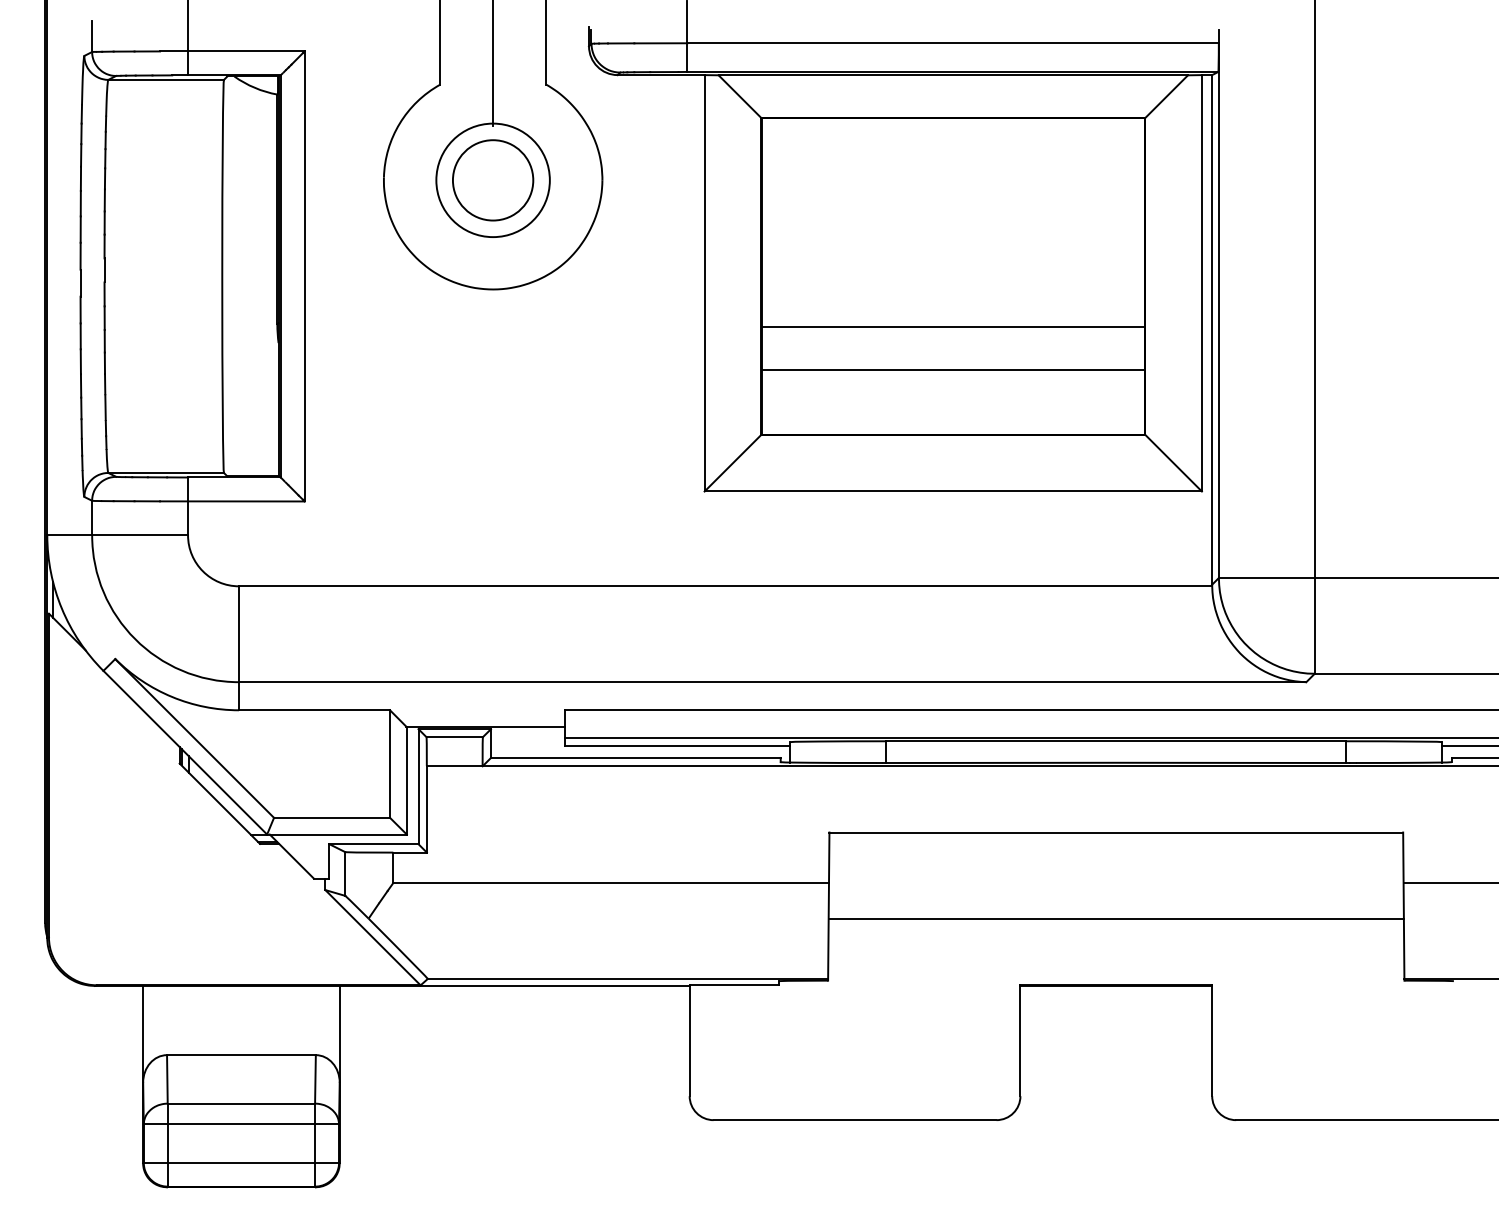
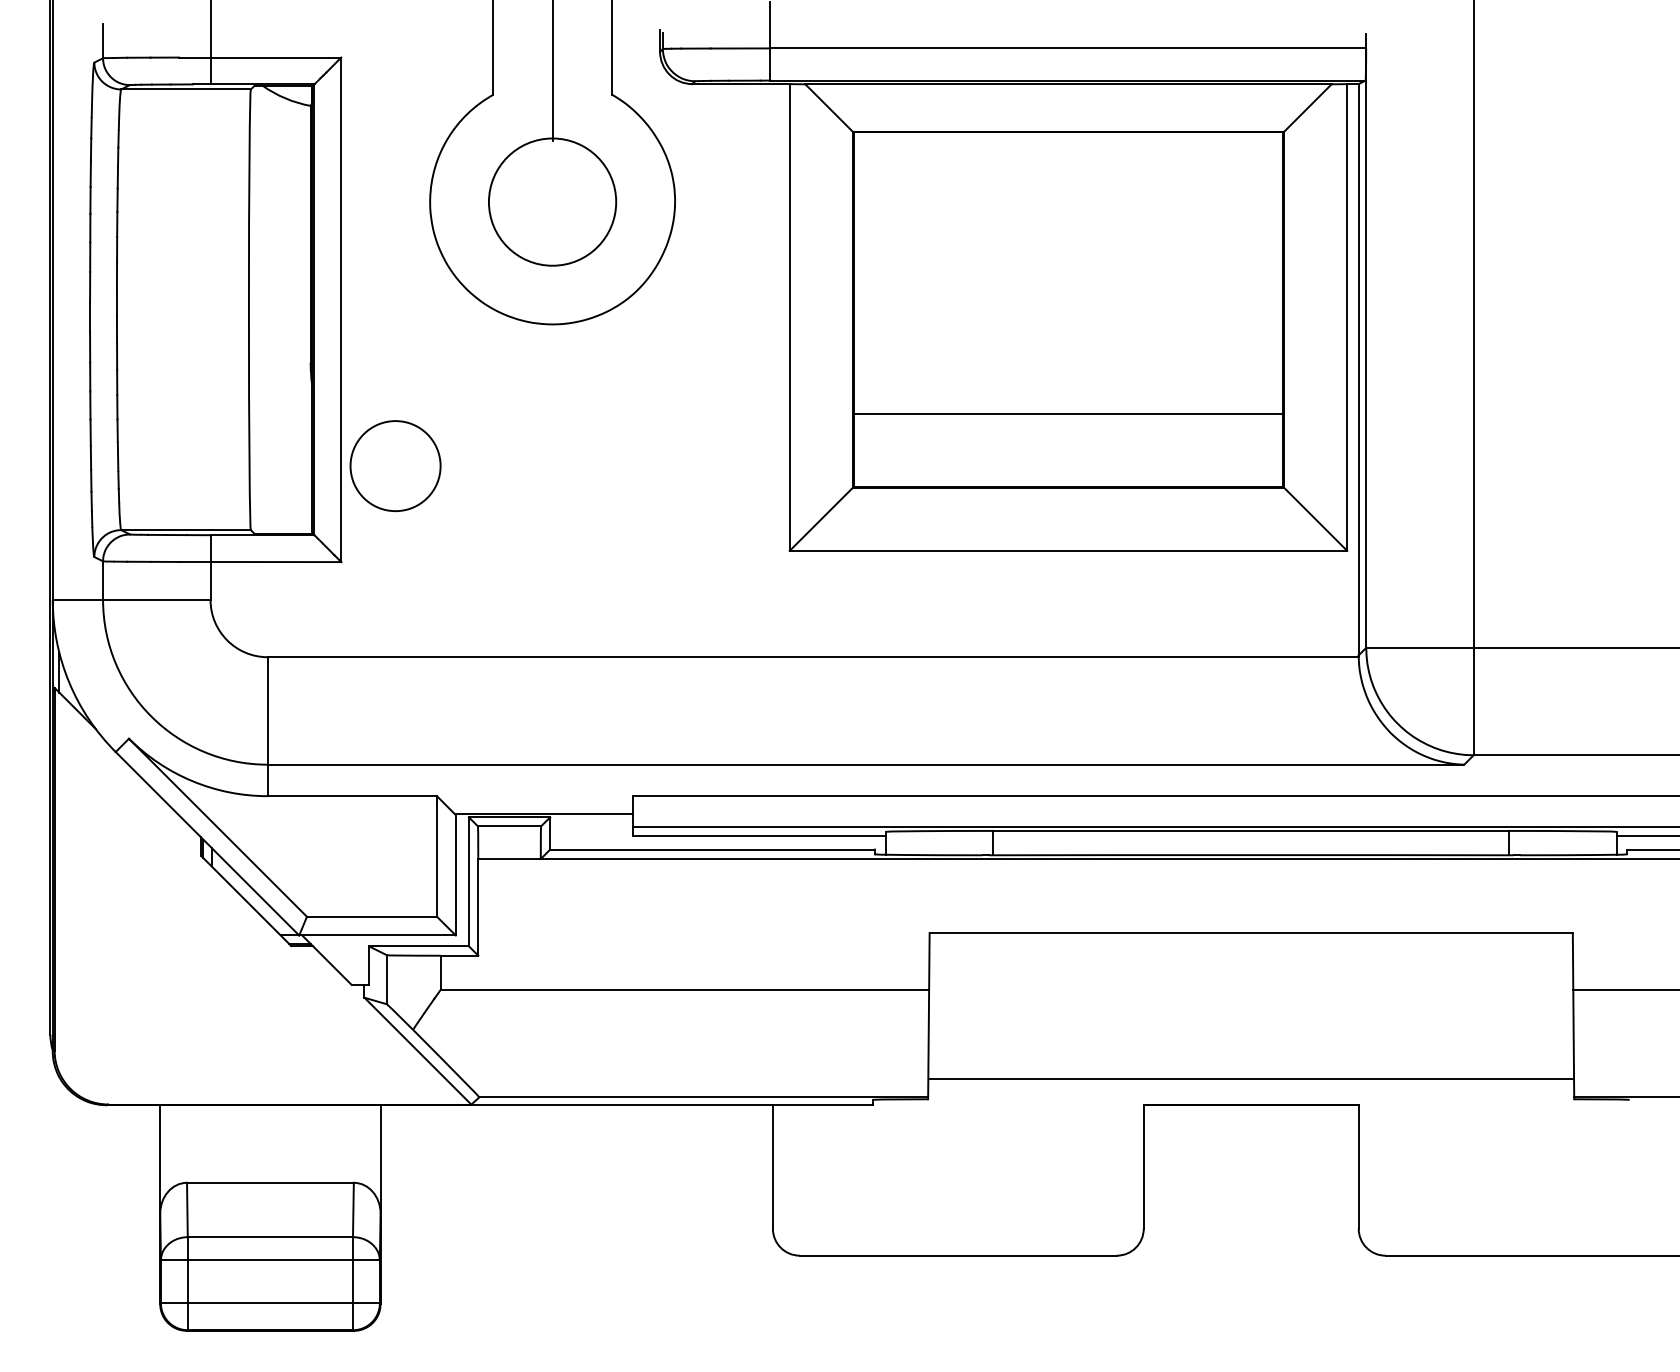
circle: (493, 179) -> (395, 465), moved
line: (953, 327) -> (1068, 367), removed
line: (1115, 918) -> (1250, 1078), moved

